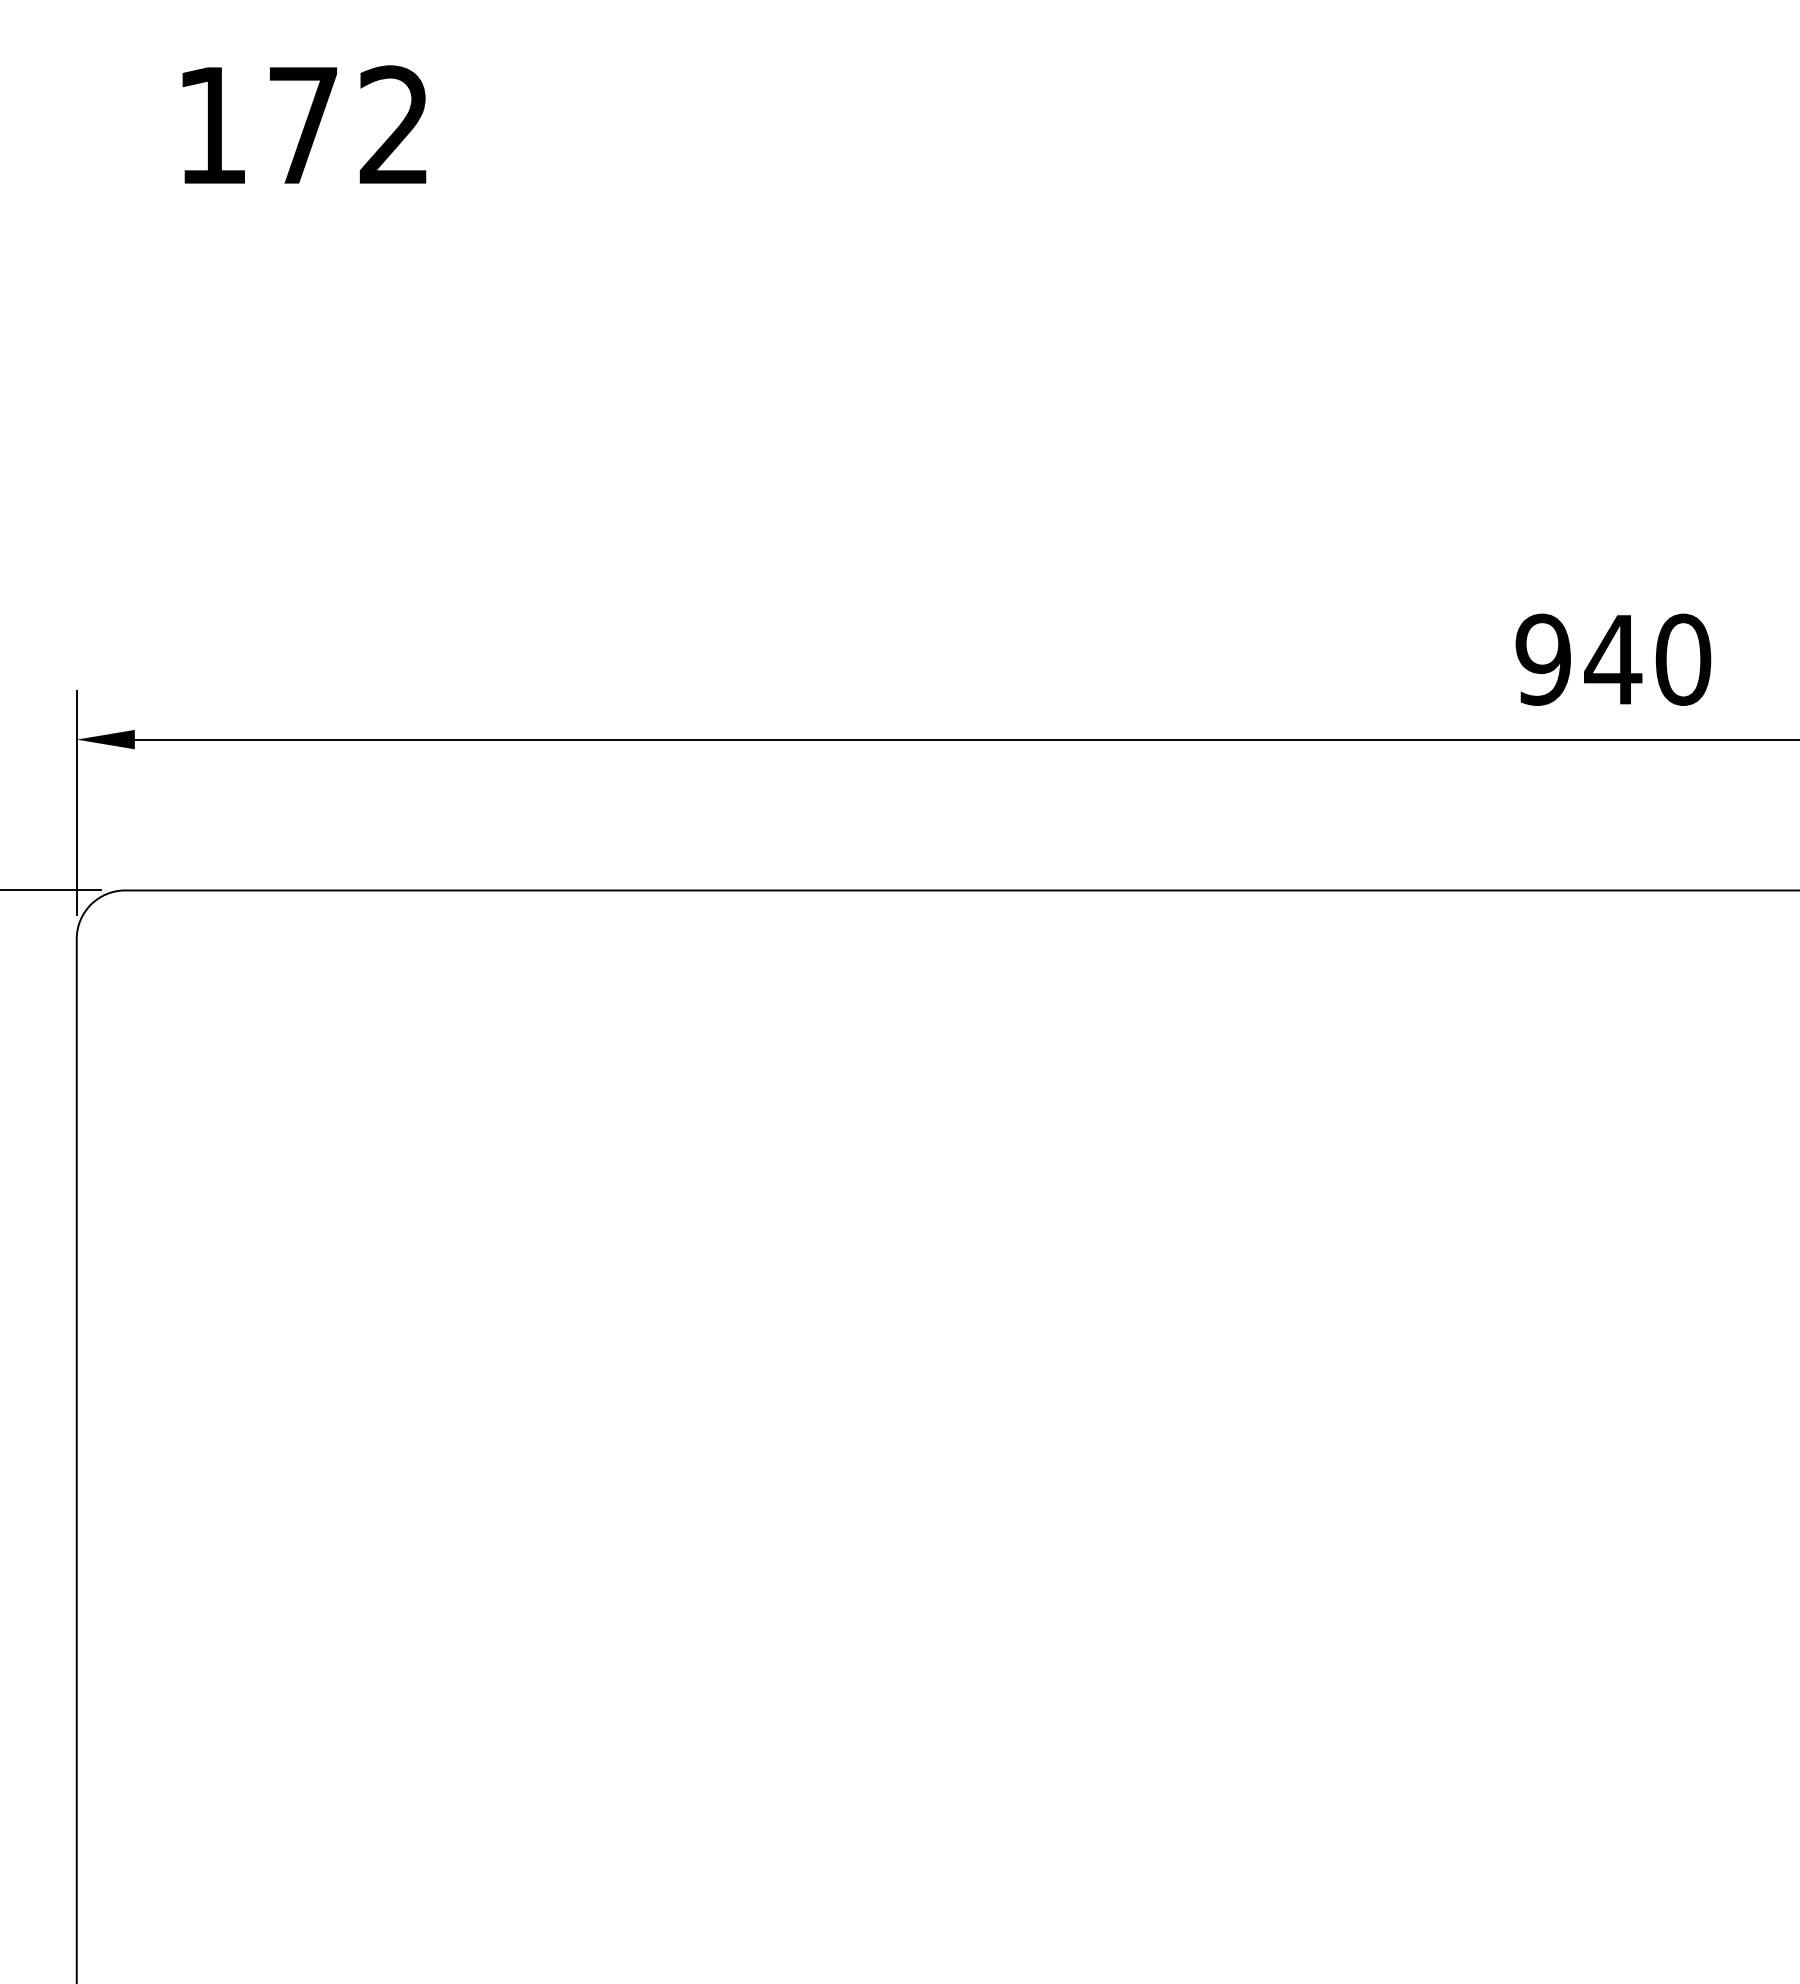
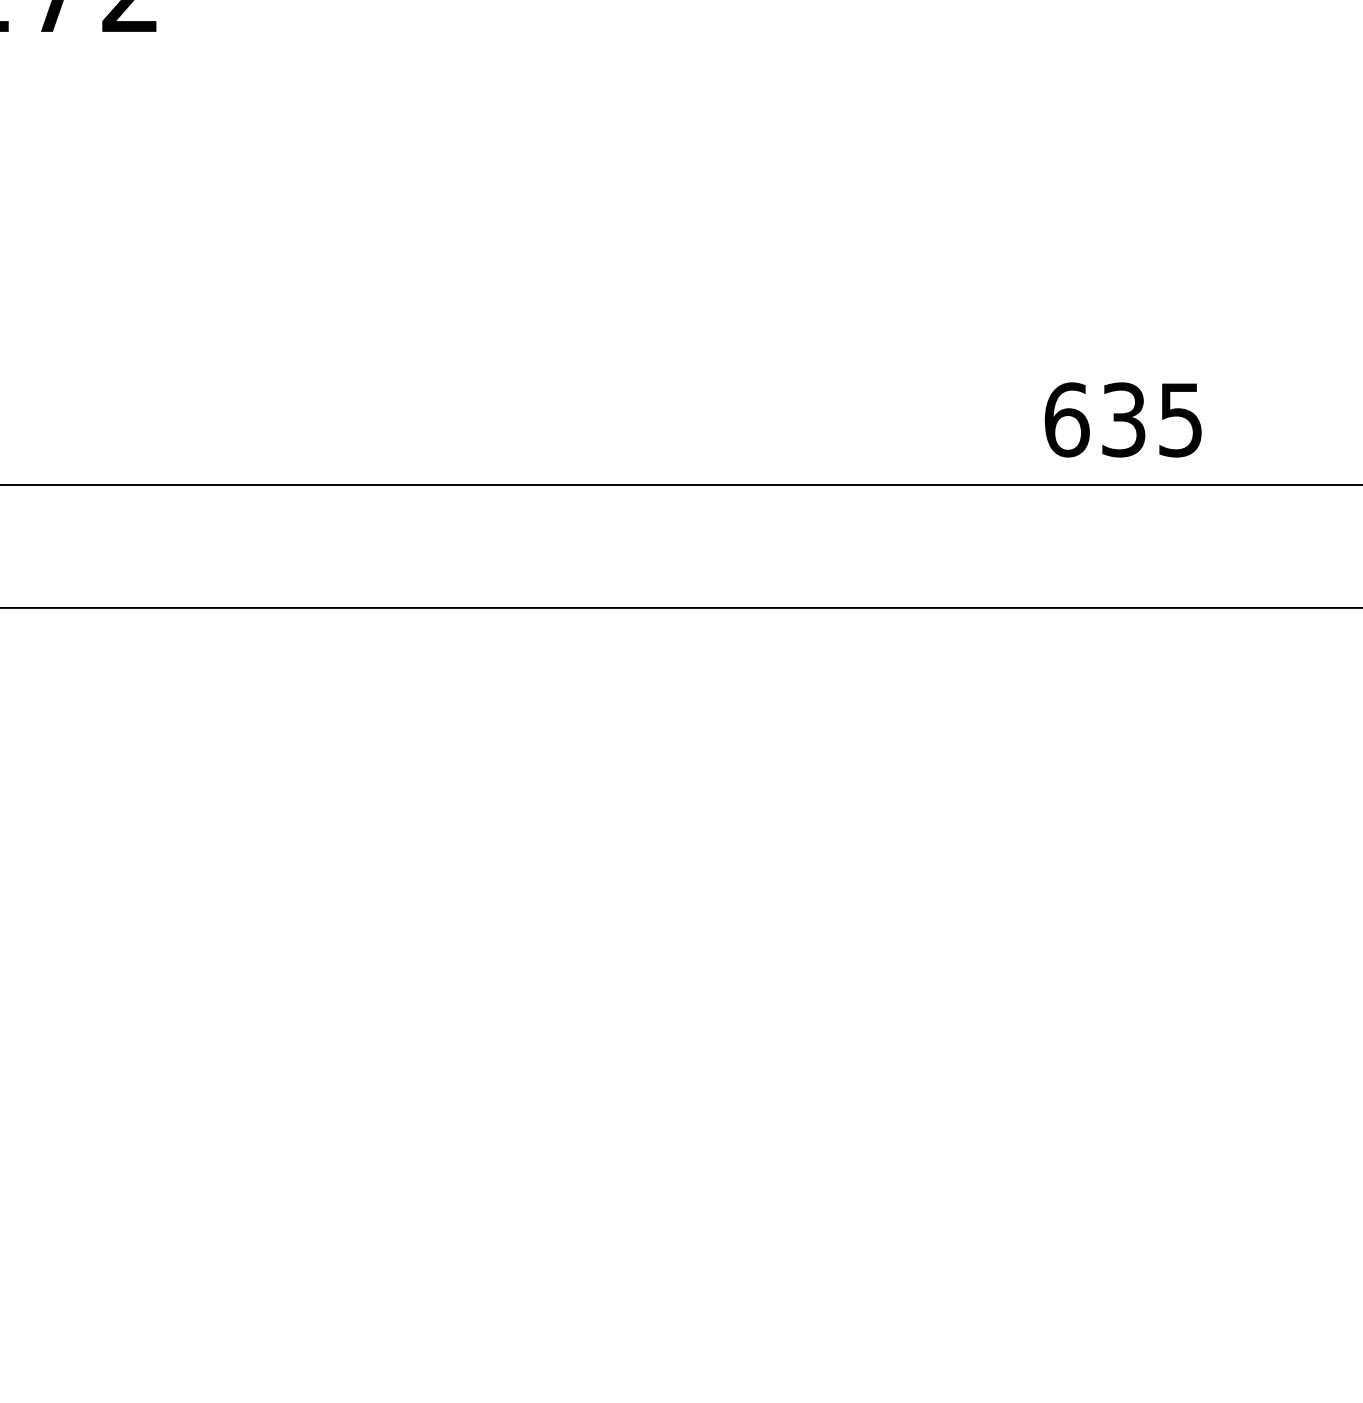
text: (1613, 659) -> (1123, 419), 940 -> 635

